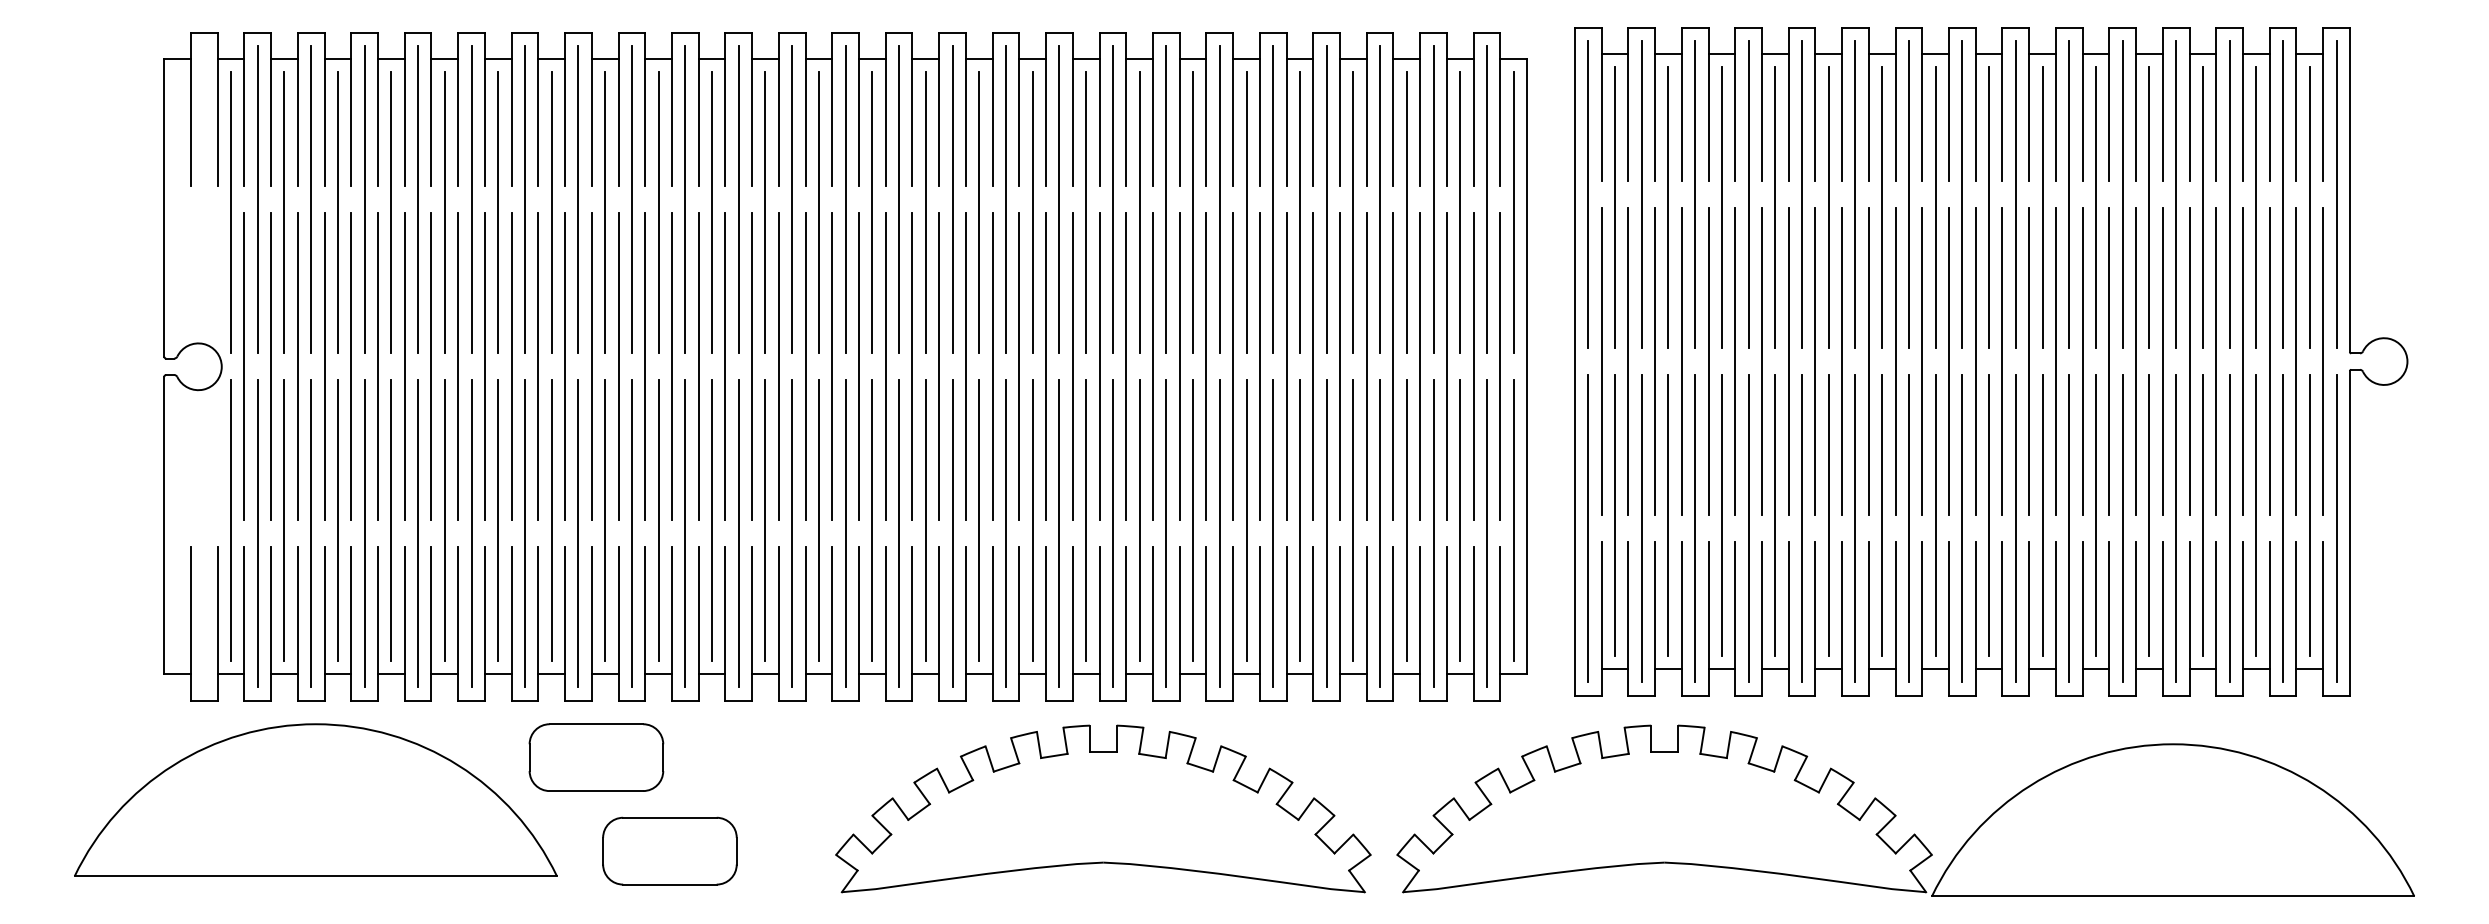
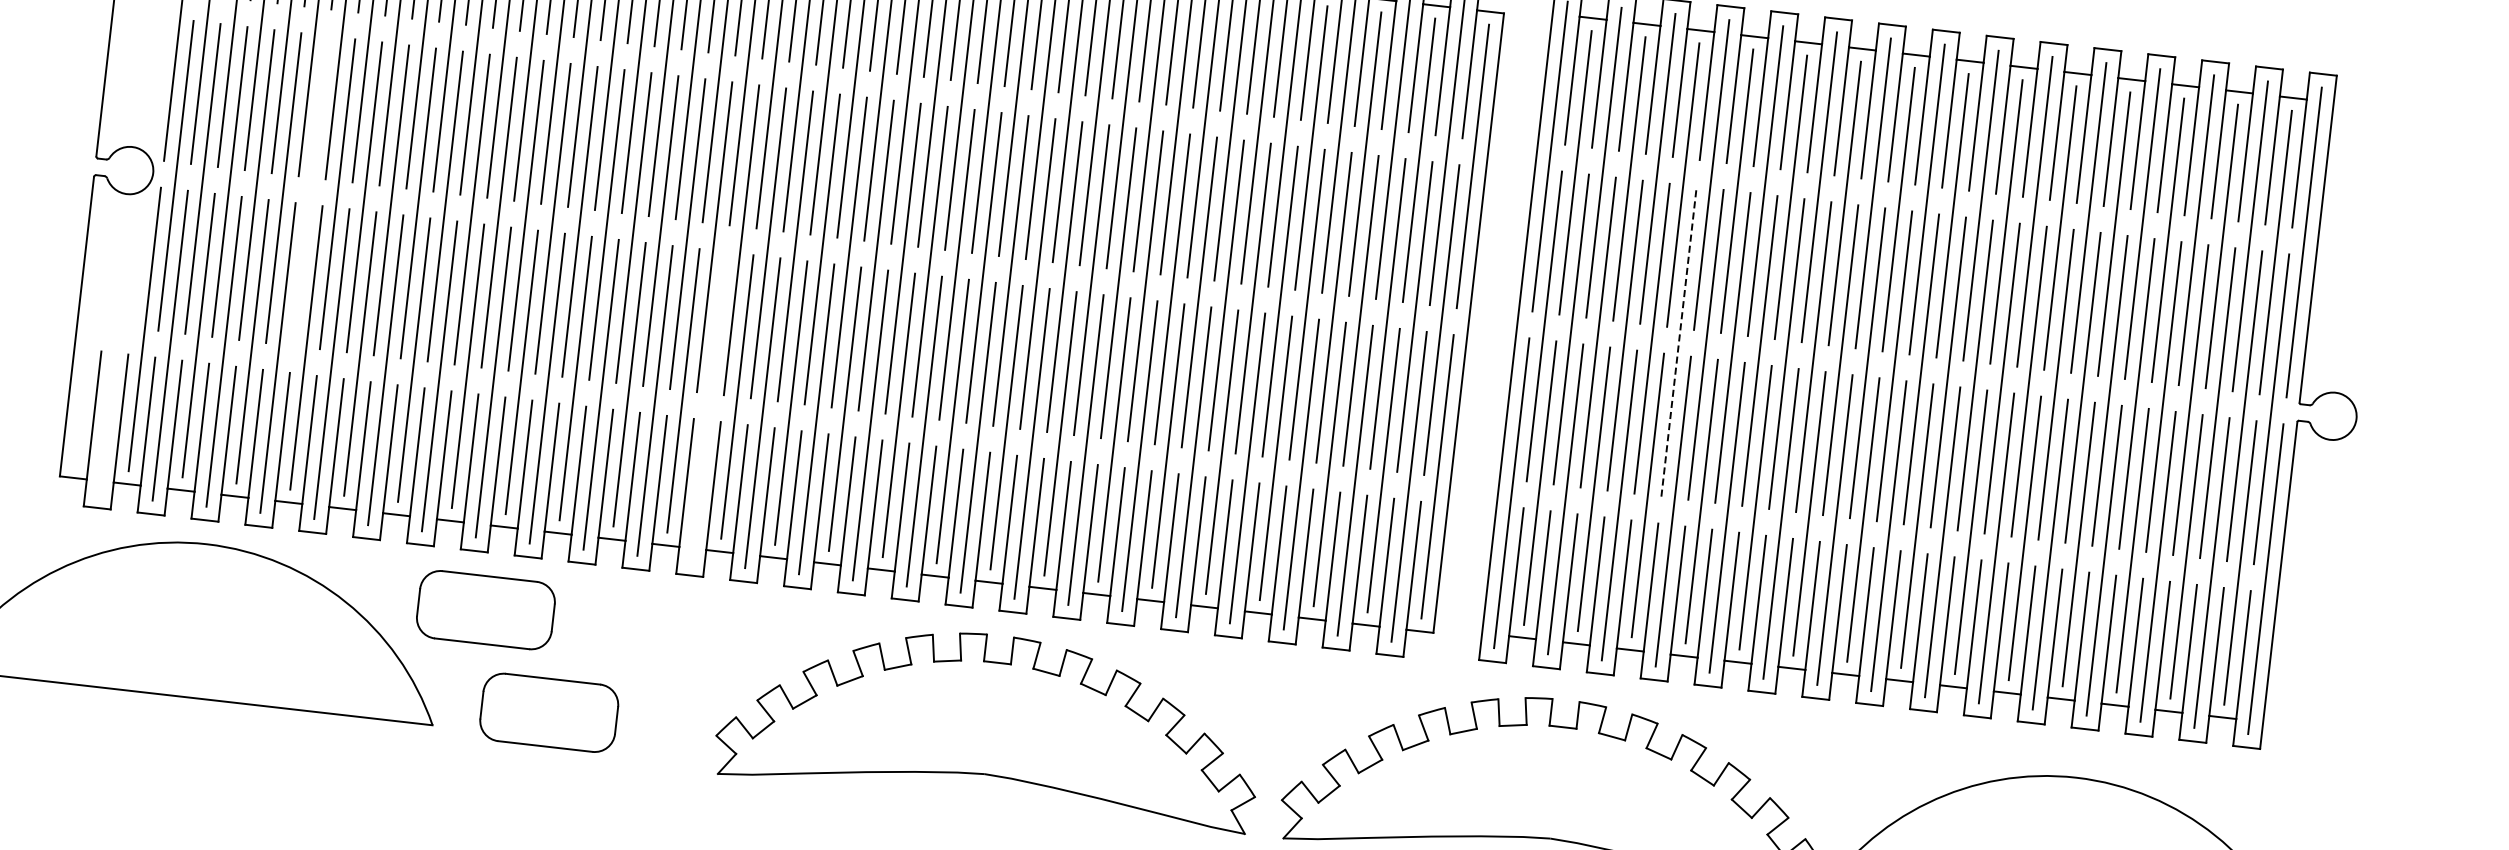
line: (1735, 361) -> (1679, 341), solid -> dashed
line: (377, 366) -> (310, 190), removed
line: (792, 533) -> (709, 406), removed

